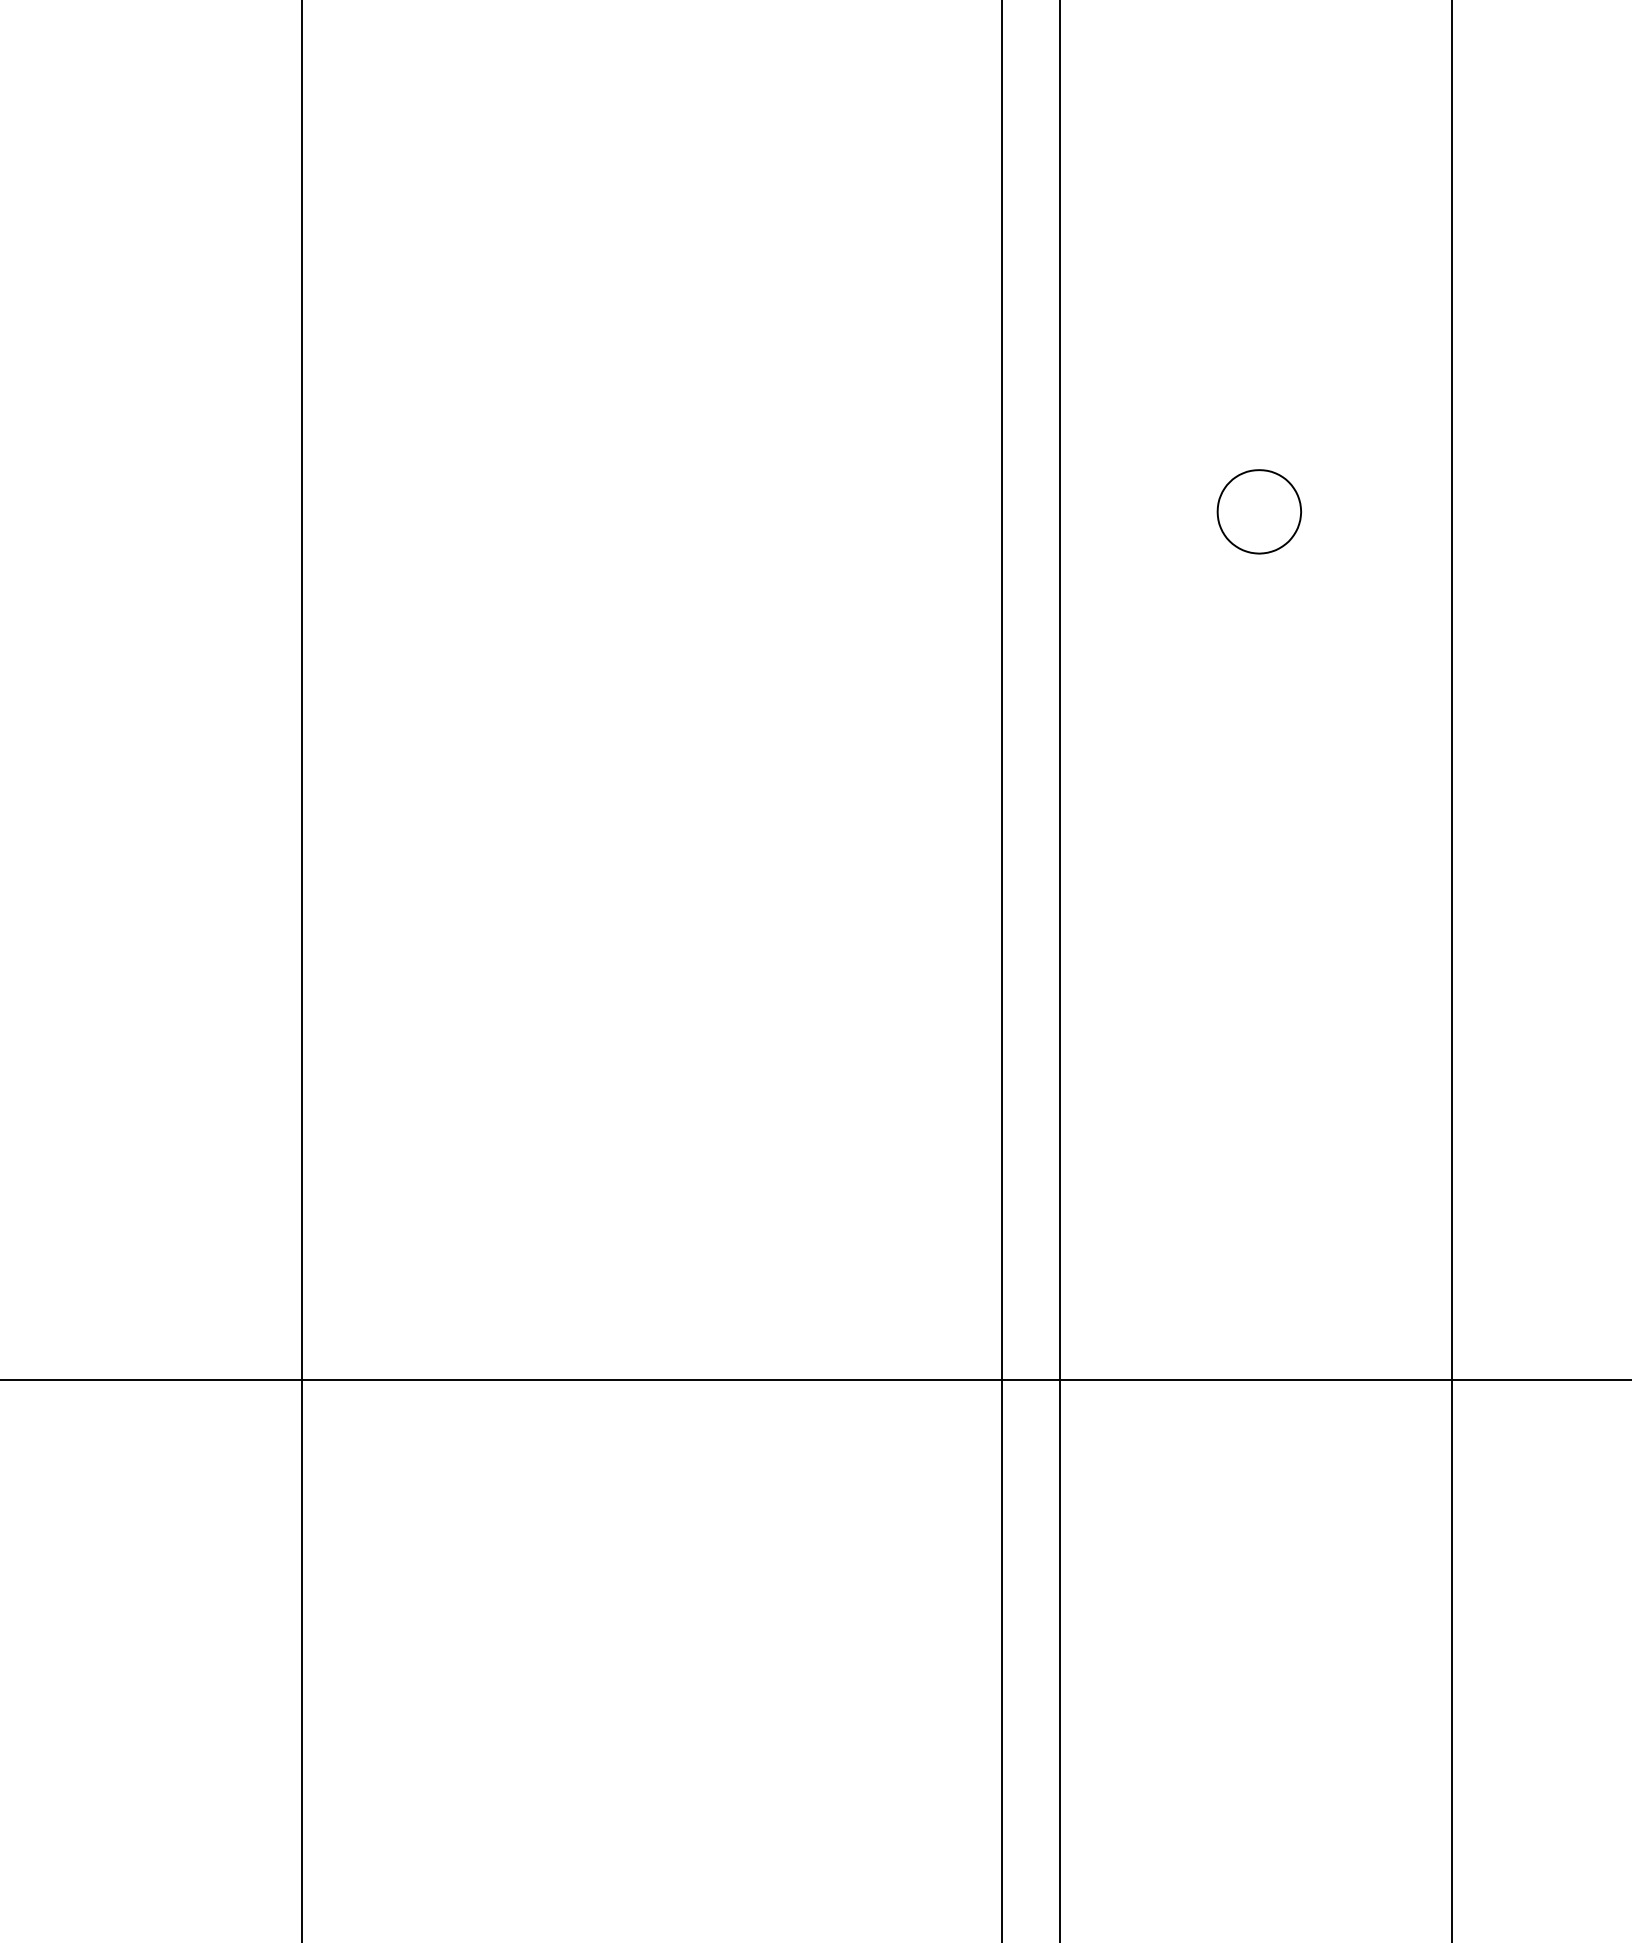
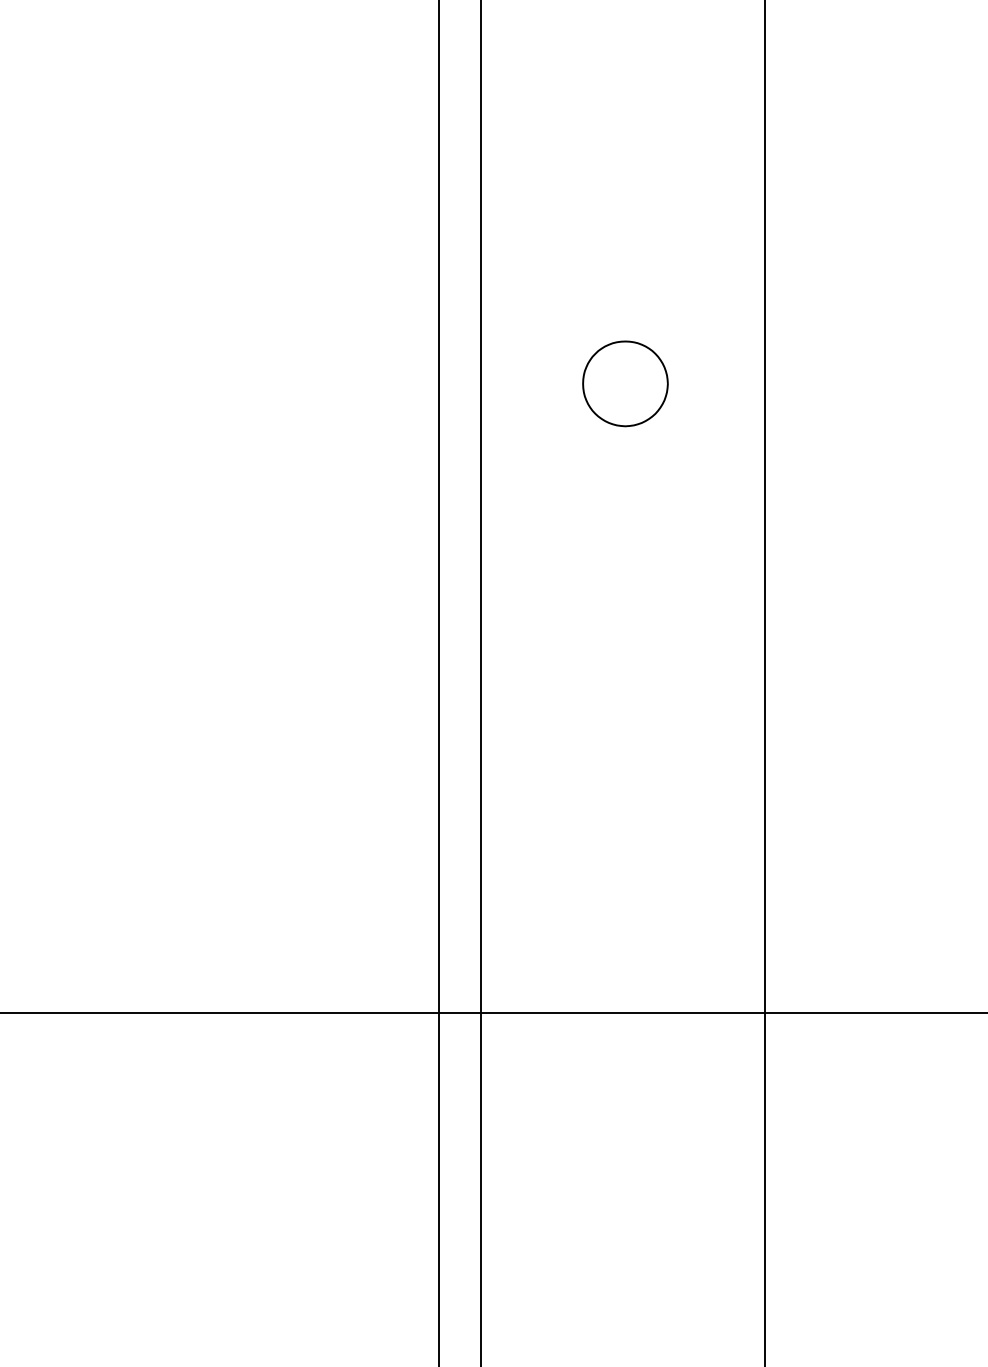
part: (1259, 511) -> (625, 383), size x1.4

